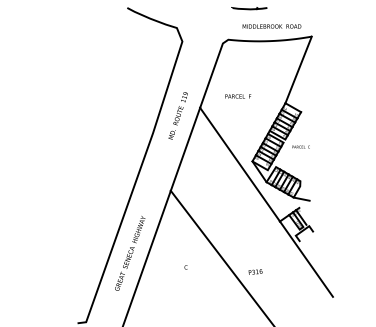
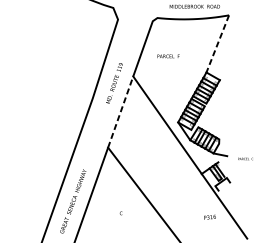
line: (298, 69) -> (217, 43), solid -> dashed
text: (238, 96) -> (168, 56), moved
text: (300, 146) -> (245, 158), moved
line: (185, 149) -> (120, 112), solid -> dashed
text: (255, 271) -> (209, 216), moved

